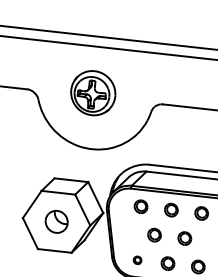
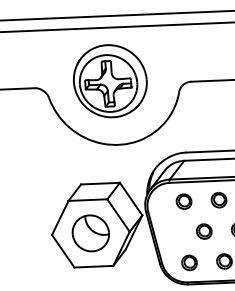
part: (92, 92) -> (109, 80), size x1.43
part: (56, 221) -> (90, 233), size x1.43
part: (137, 260) -> (189, 263), size x1.67

